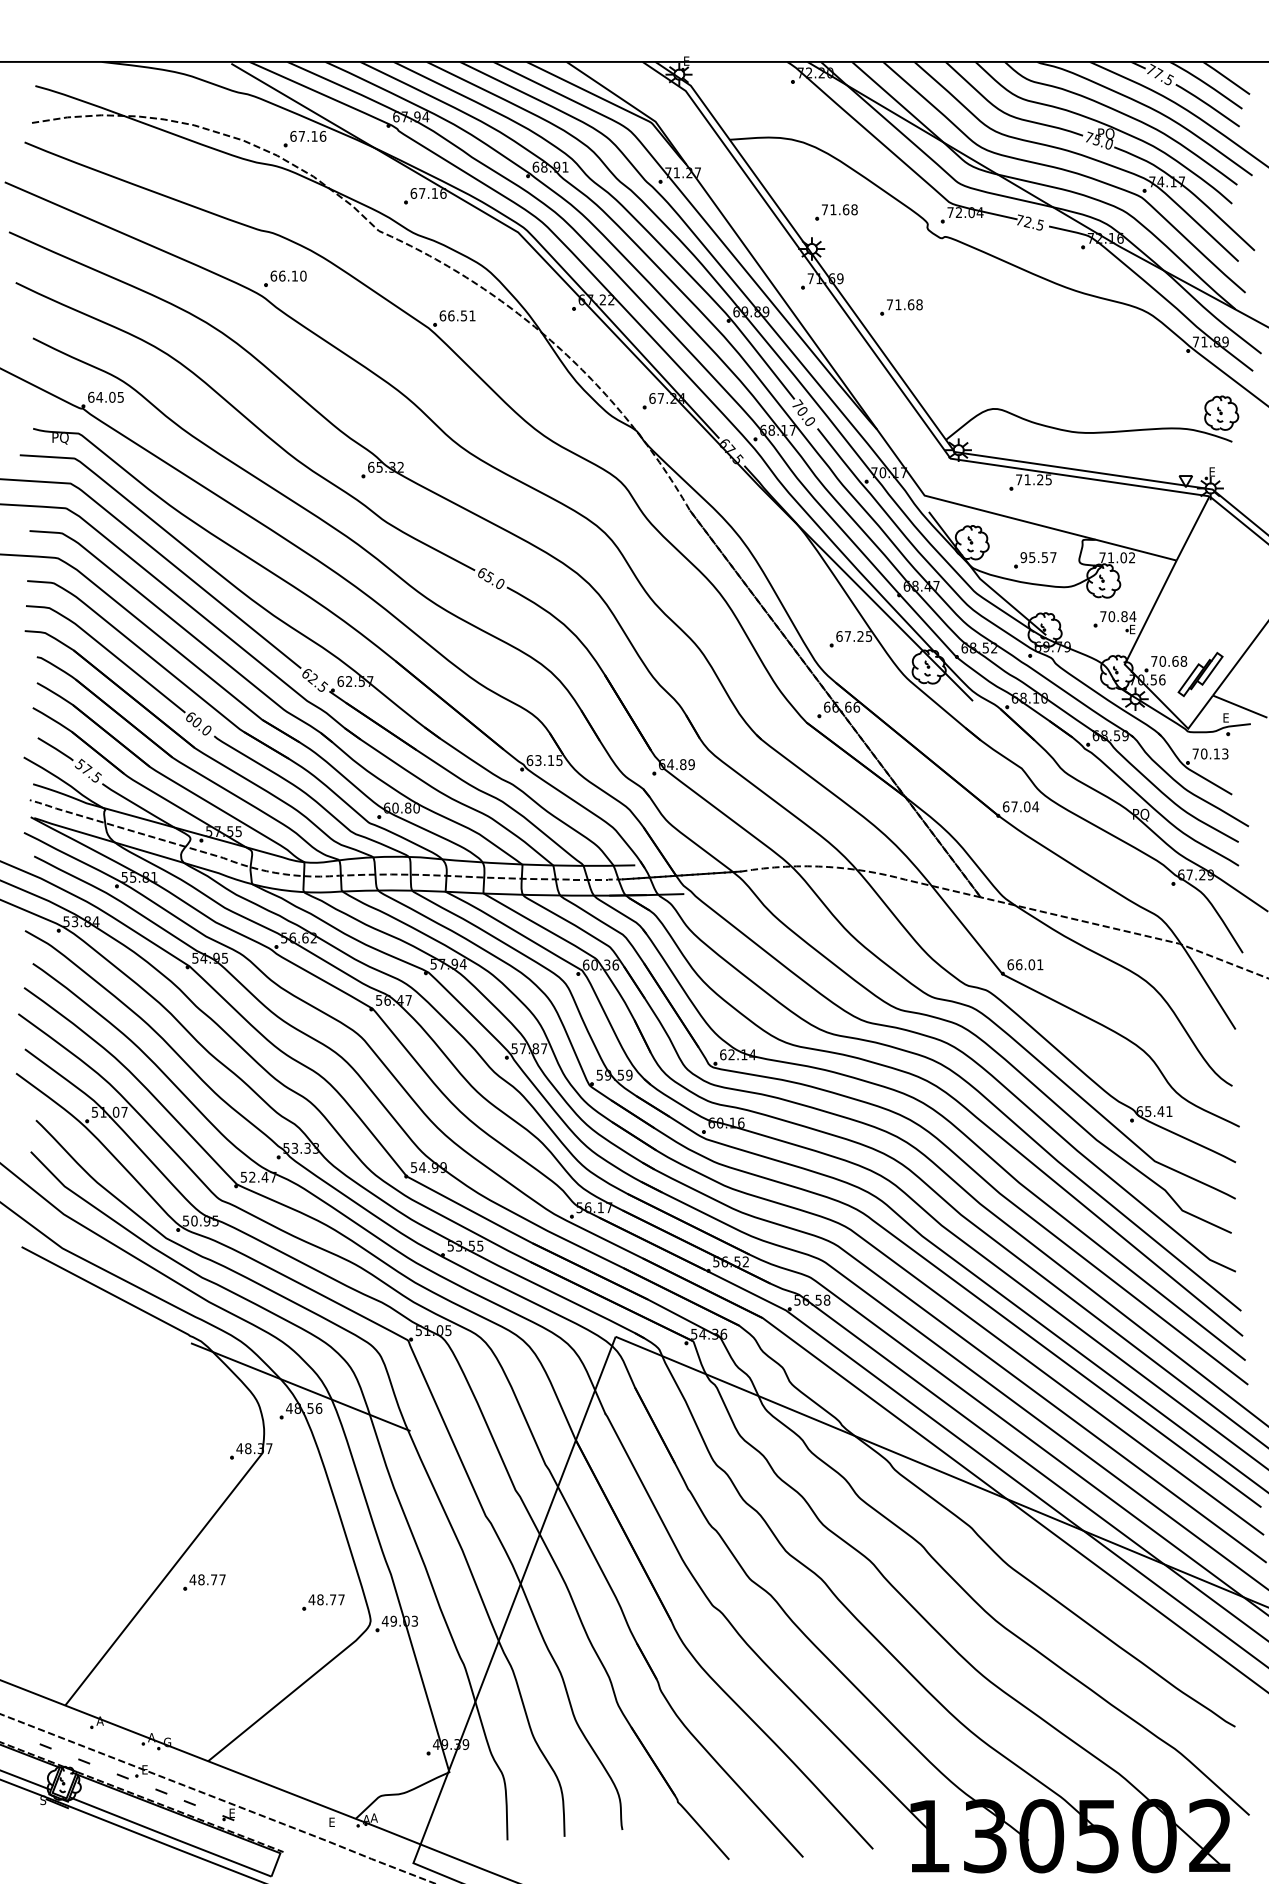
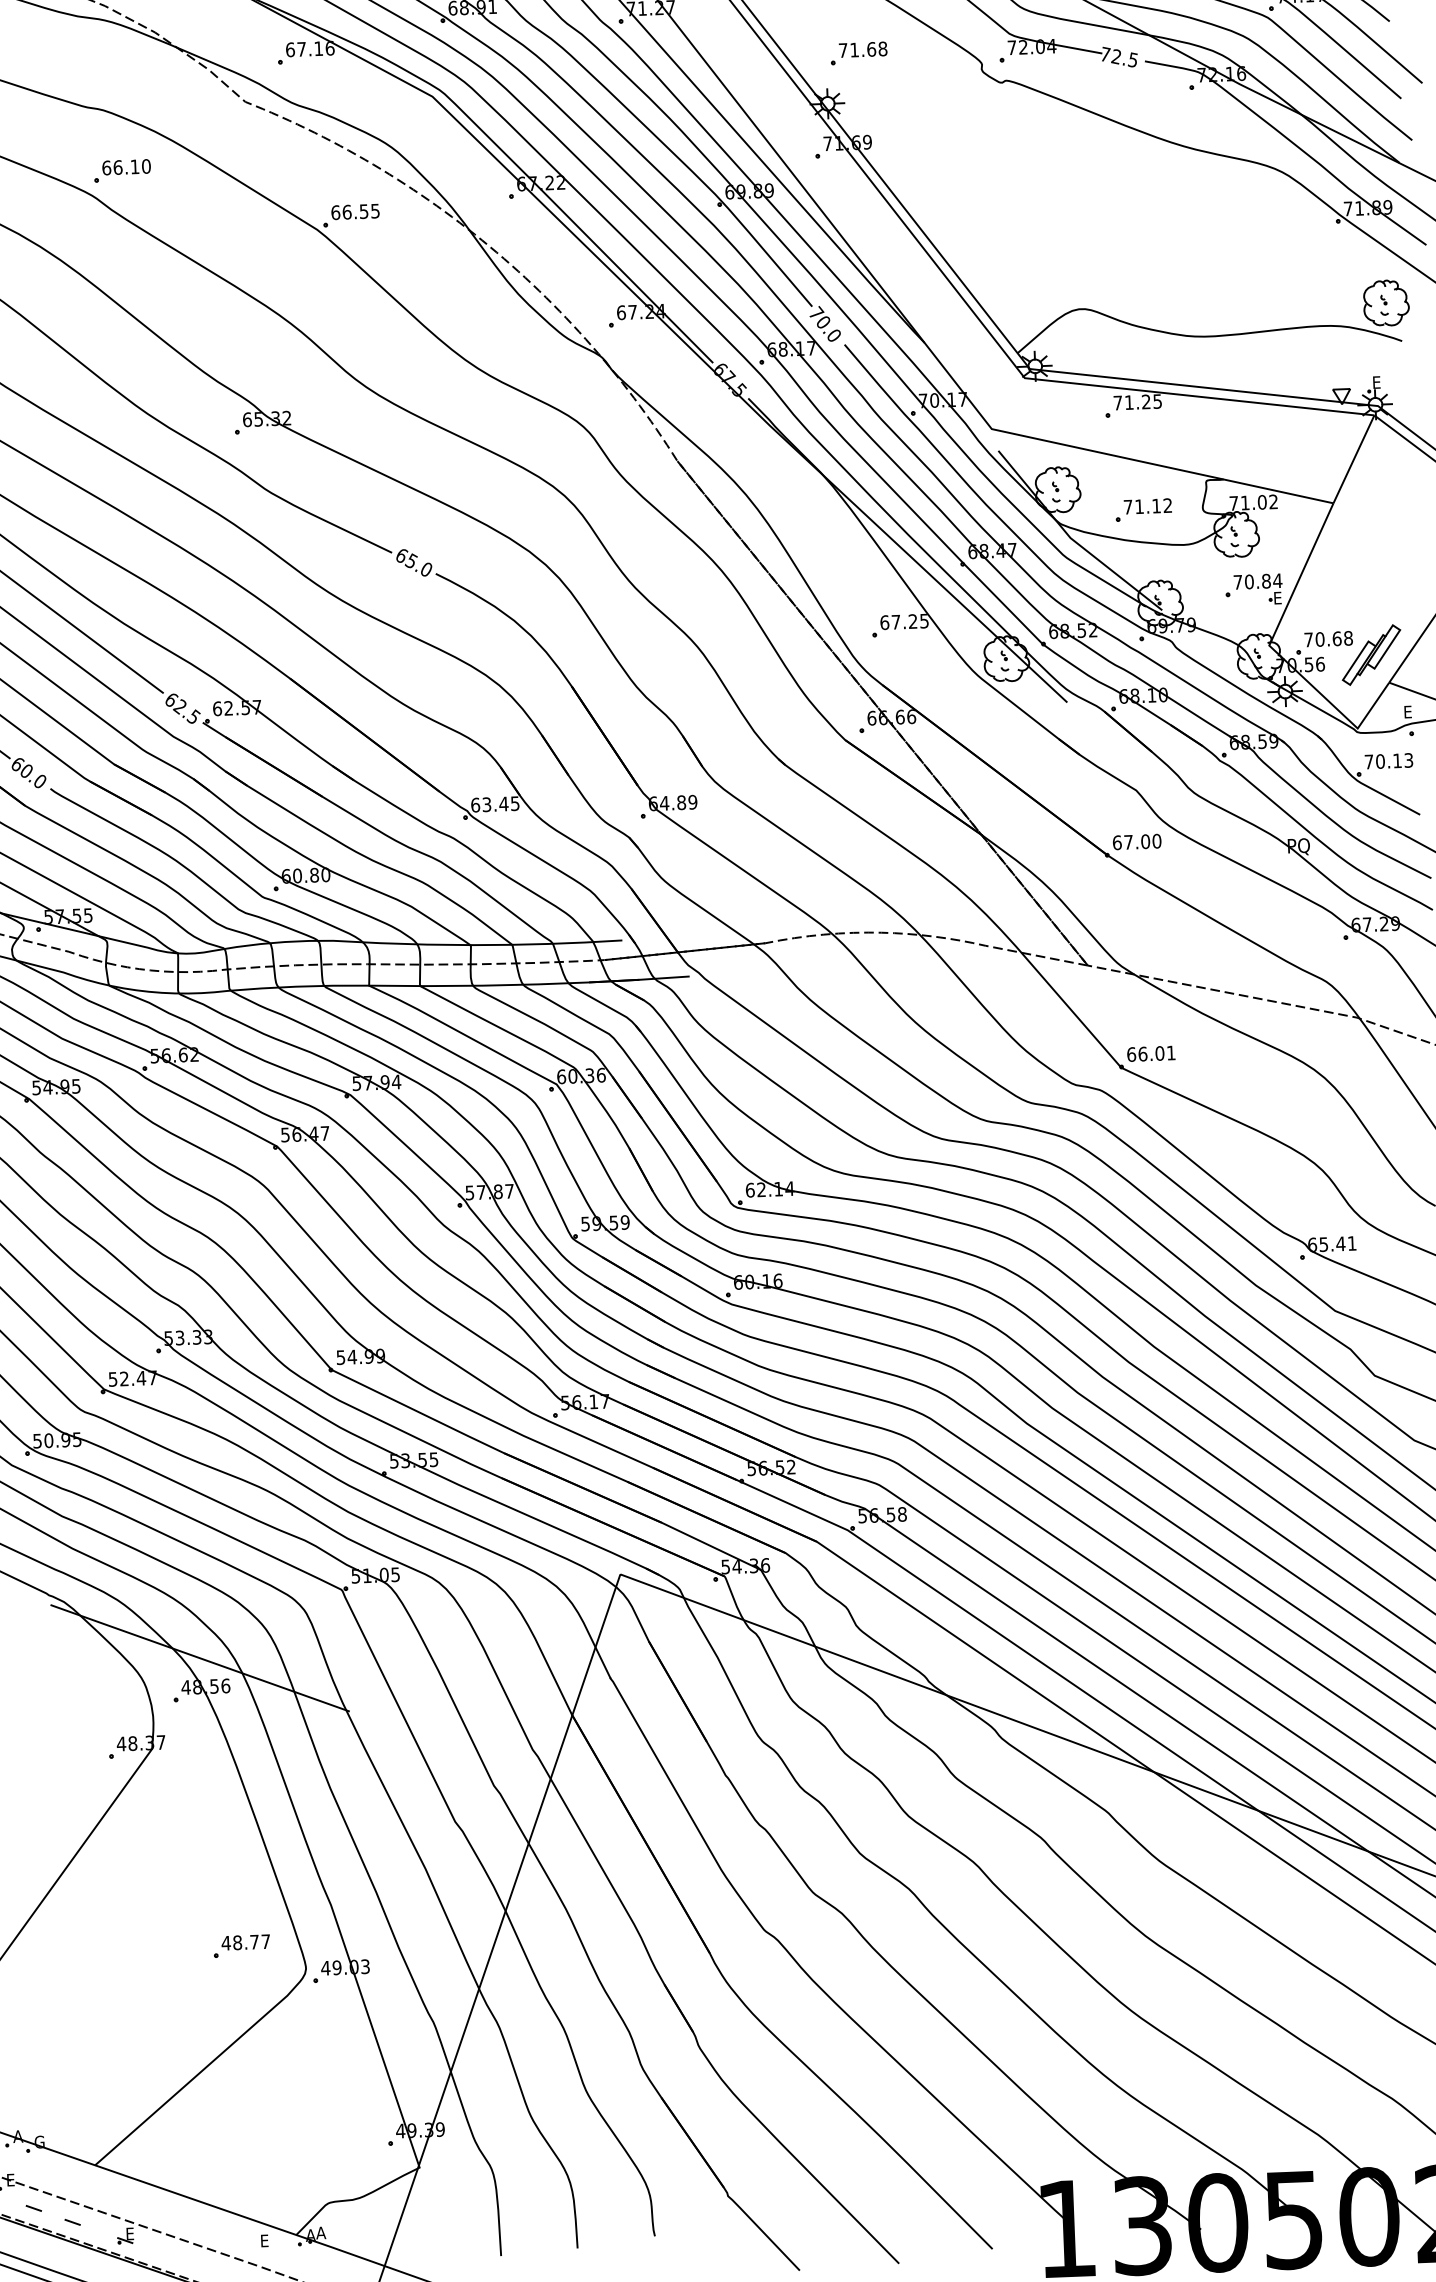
part: (901, 307) -> (951, 177), removed
text: (472, 315) -> (375, 210), 66.51 -> 66.55
text: (1038, 557) -> (1147, 506), 95.57 -> 71.12
text: (550, 760) -> (503, 804), 63.15 -> 63.45
text: (1035, 806) -> (1156, 840), 67.04 -> 67.00
part: (204, 1582) -> (81, 1925), removed

